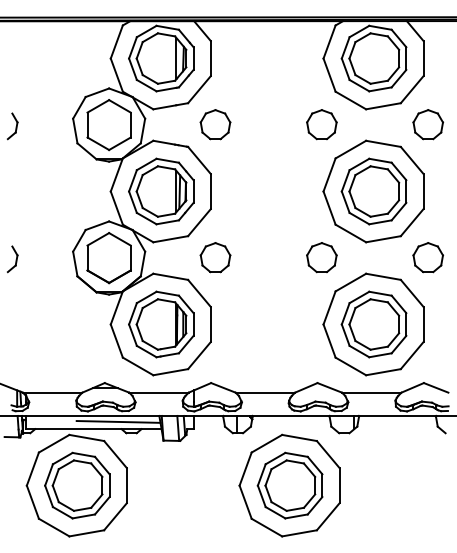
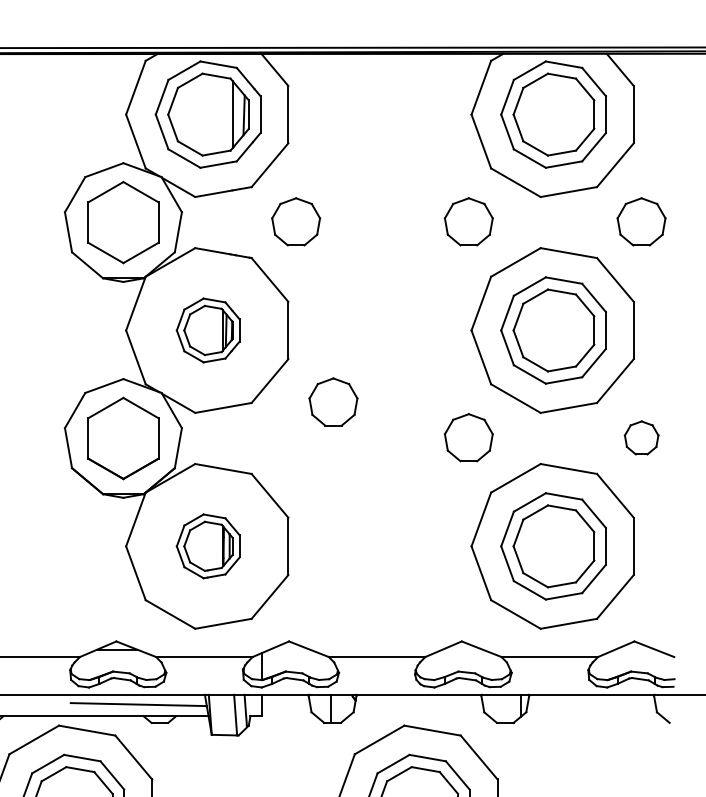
part: (161, 191) -> (208, 330), size x0.6
part: (215, 257) -> (333, 401), moved
part: (428, 257) -> (641, 437), size x0.7
part: (161, 324) -> (208, 546), size x0.6

